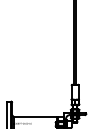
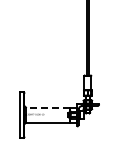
line: (35, 116) -> (47, 107), solid -> dashed

